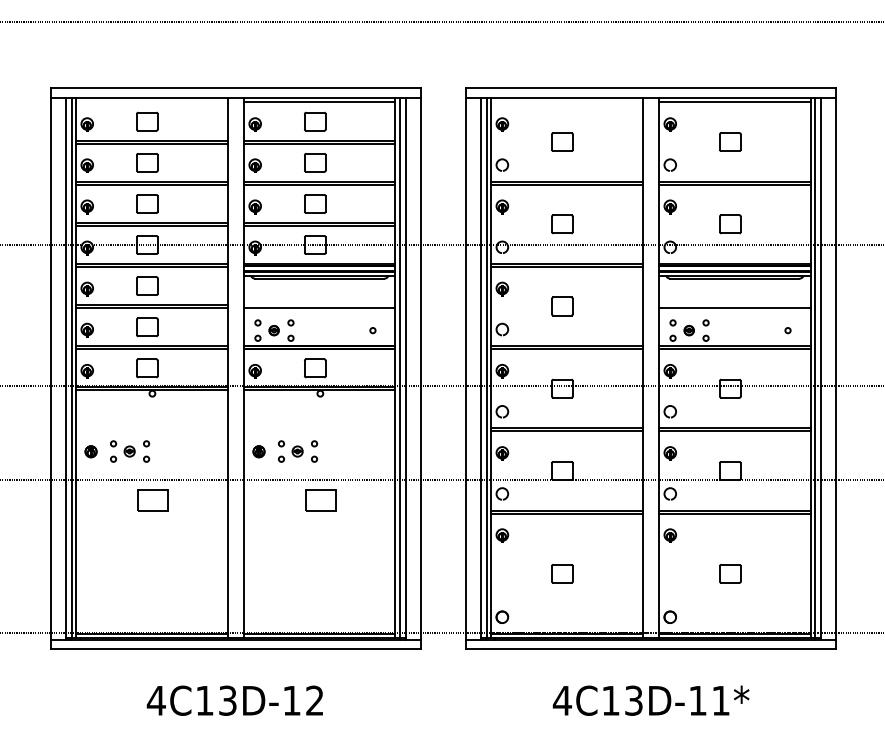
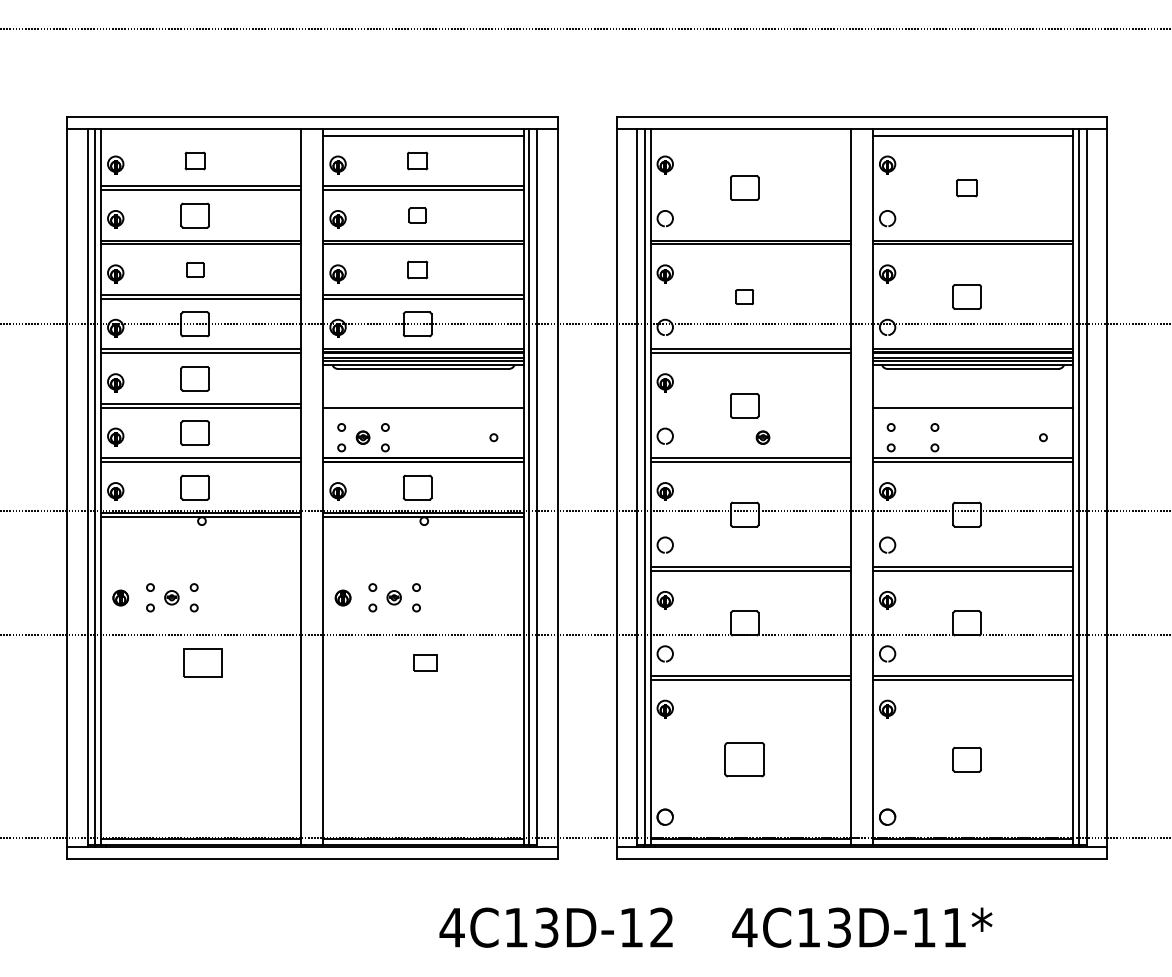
part: (147, 121) -> (195, 160), size x0.7
part: (315, 121) -> (417, 160), size x0.7
part: (730, 141) -> (967, 187), size x0.7
part: (315, 162) -> (417, 215), size x0.6
part: (147, 203) -> (195, 269), size x0.6
part: (315, 203) -> (417, 269), size x0.7
part: (562, 224) -> (744, 297), size x0.6
part: (688, 330) -> (762, 437), moved
part: (320, 500) -> (424, 662), size x0.6
part: (562, 573) -> (744, 759), size x1.4
text: (234, 700) -> (555, 927), moved

